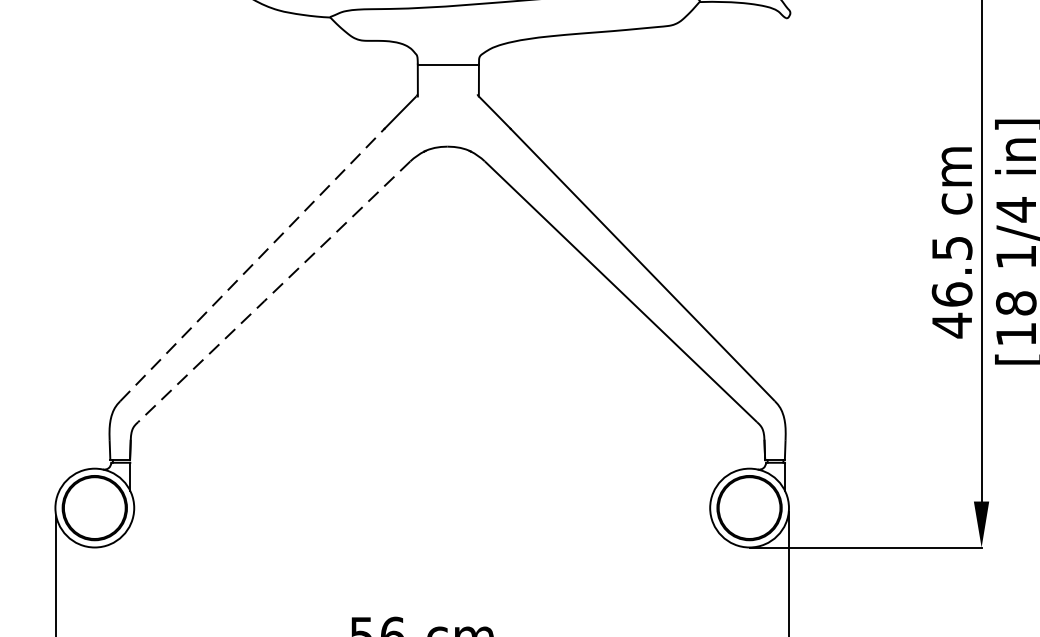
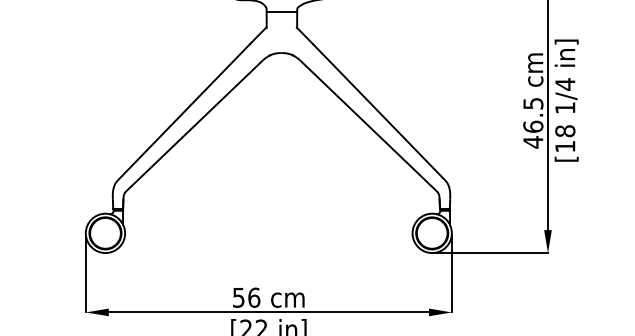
line: (251, 265) -> (183, 112), dashed -> solid
line: (273, 291) -> (194, 125), dashed -> solid

